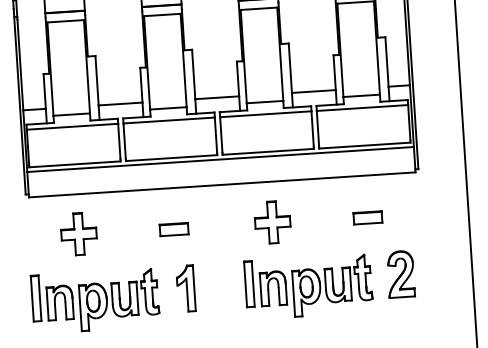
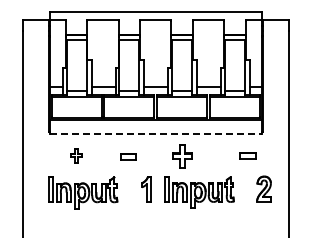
line: (223, 185) -> (156, 134), solid -> dashed
part: (366, 216) -> (247, 155), moved
part: (79, 233) -> (76, 155), size x0.6
part: (399, 273) -> (263, 188), moved
part: (185, 289) -> (146, 189), moved

